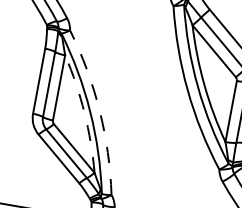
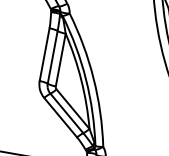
arc: (99, 110) -> (93, 78), dashed -> solid
arc: (84, 112) -> (81, 80), dashed -> solid

